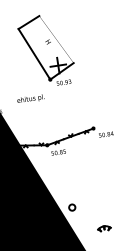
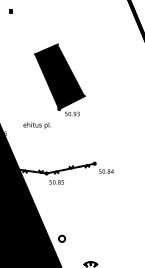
fill: (45, 47) -> (59, 76), added

